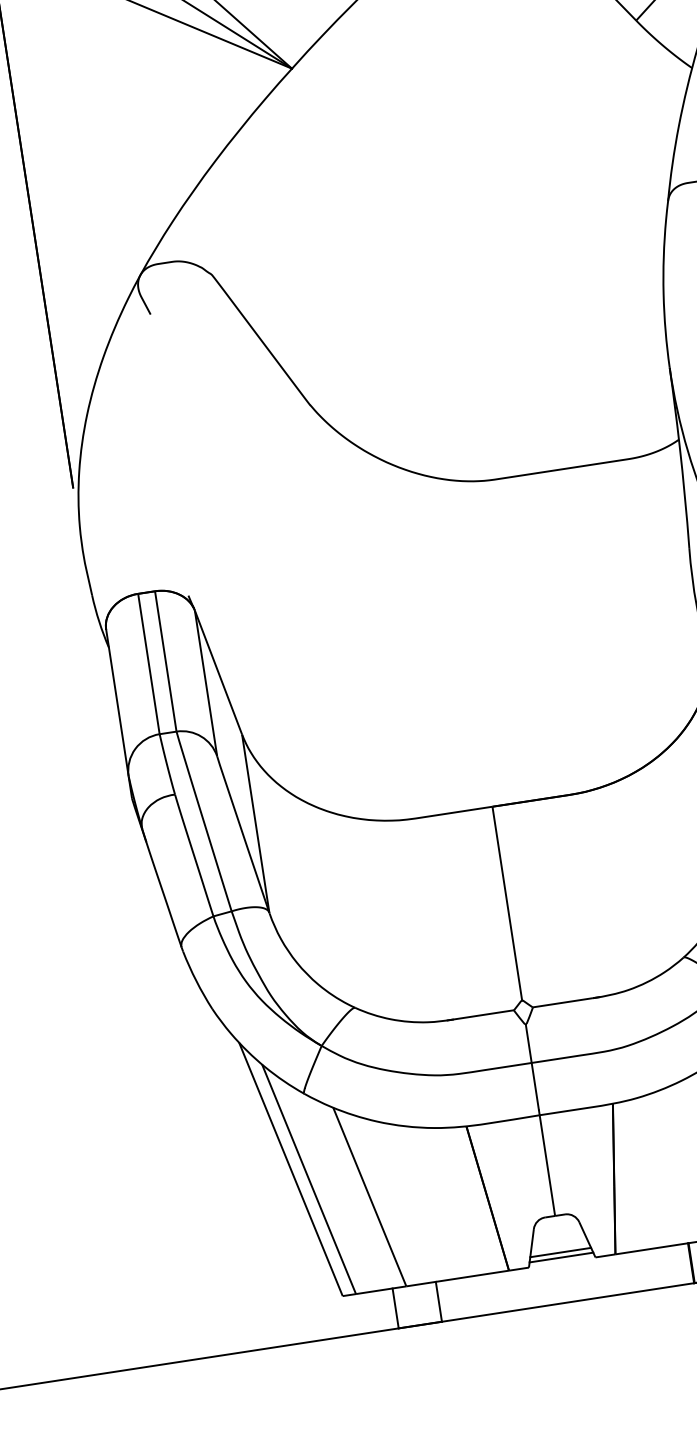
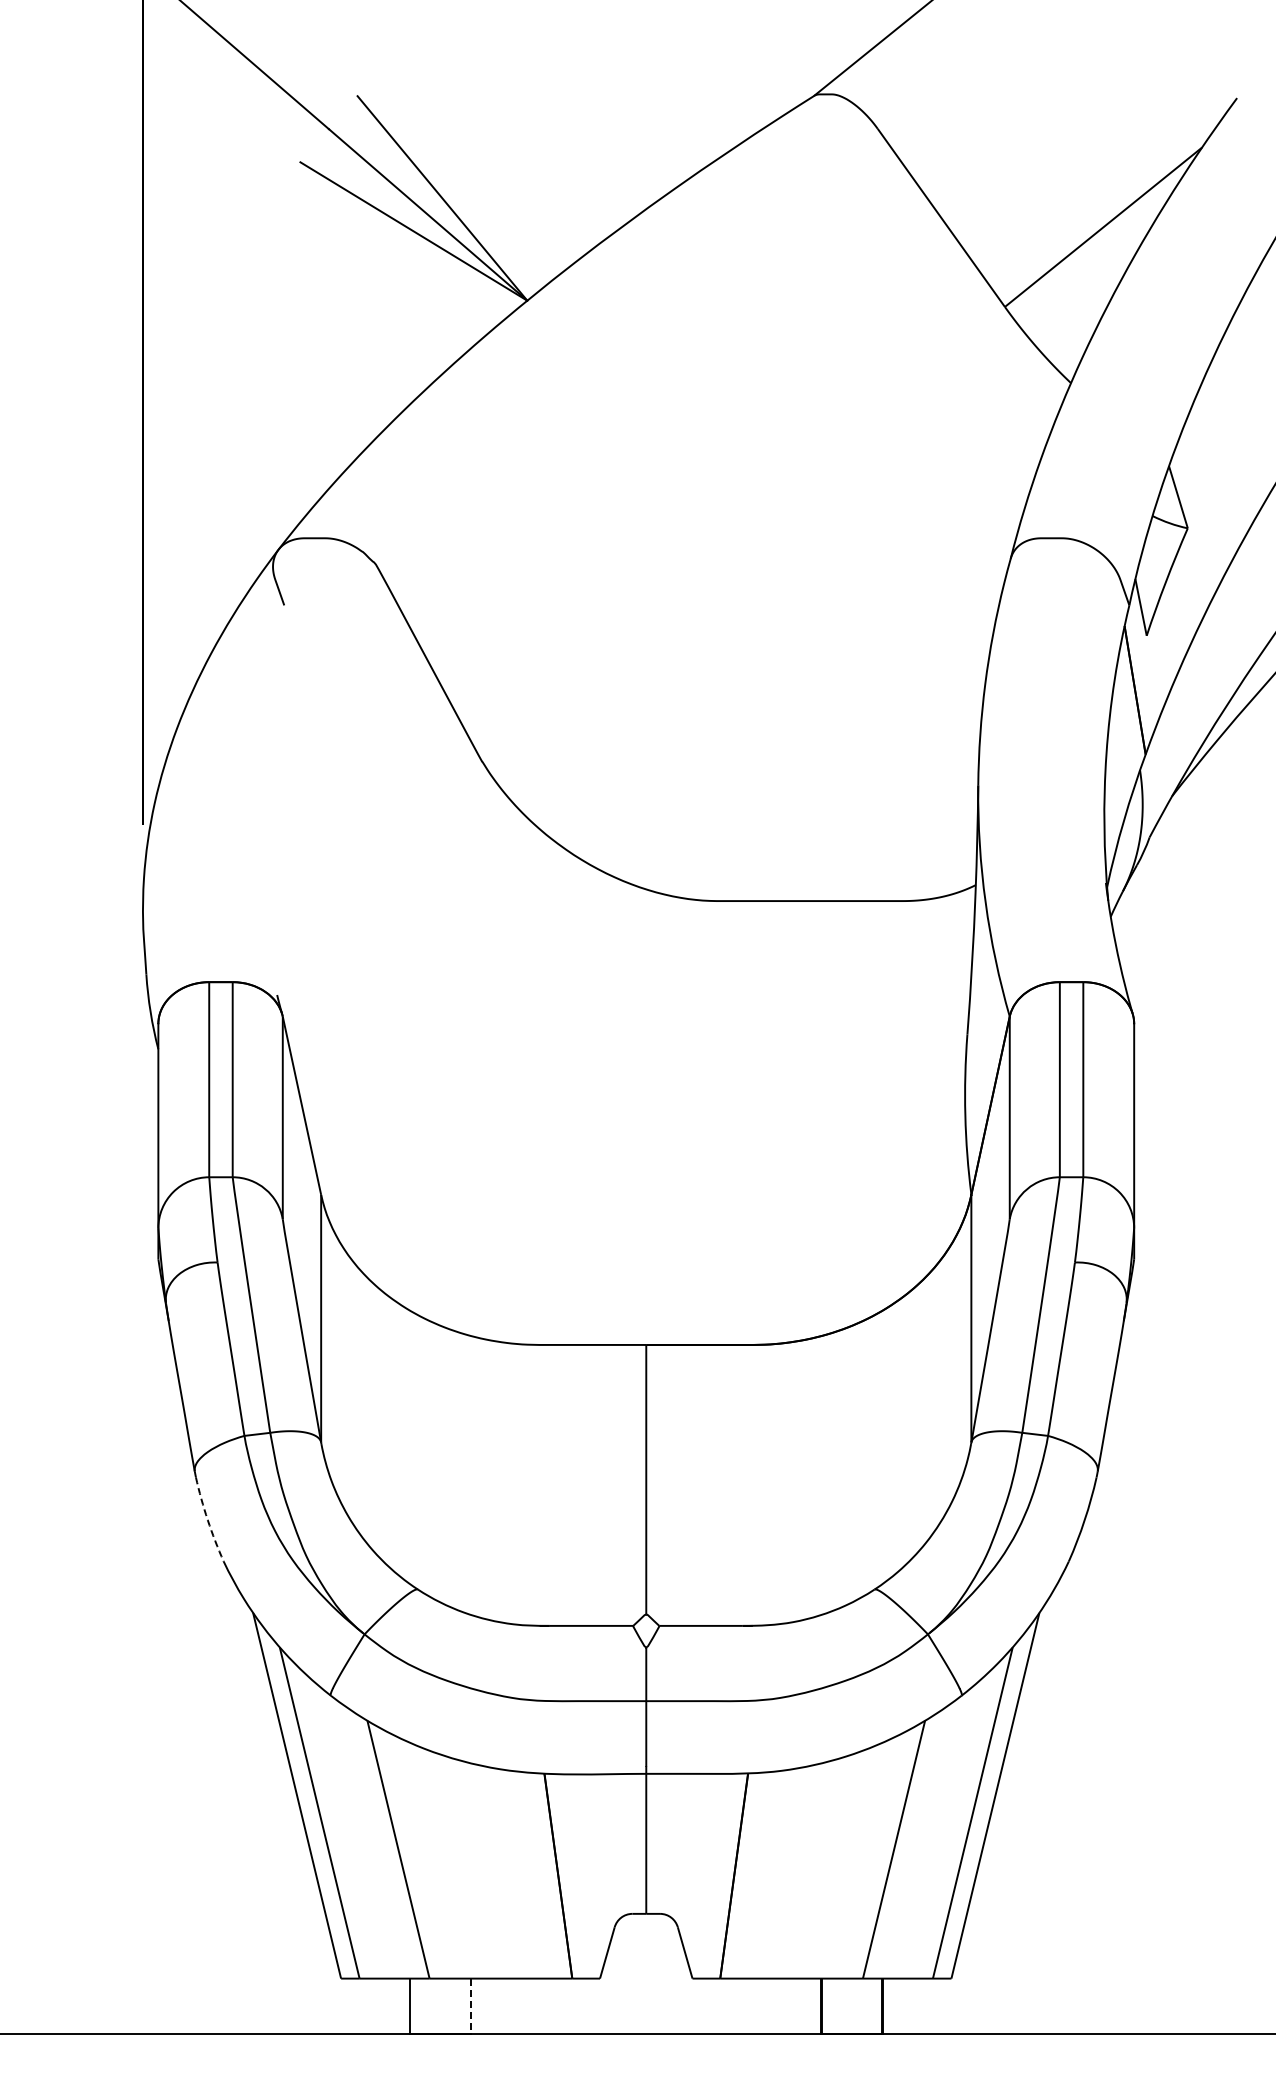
arc: (196, 981) -> (207, 1520), solid -> dashed
line: (560, 1252) -> (646, 1964), removed
line: (561, 1257) -> (646, 1971), removed
line: (438, 1301) -> (470, 2006), solid -> dashed

